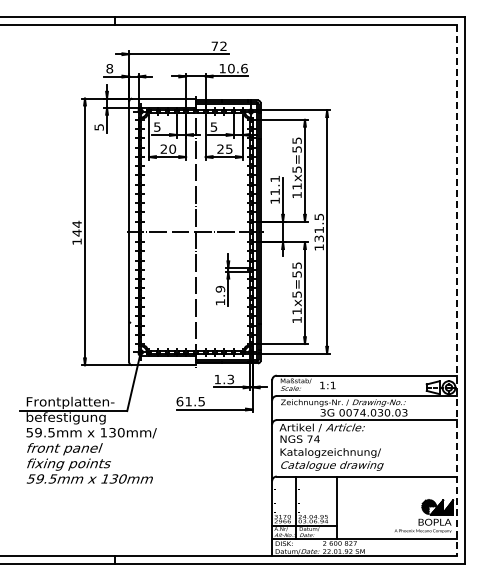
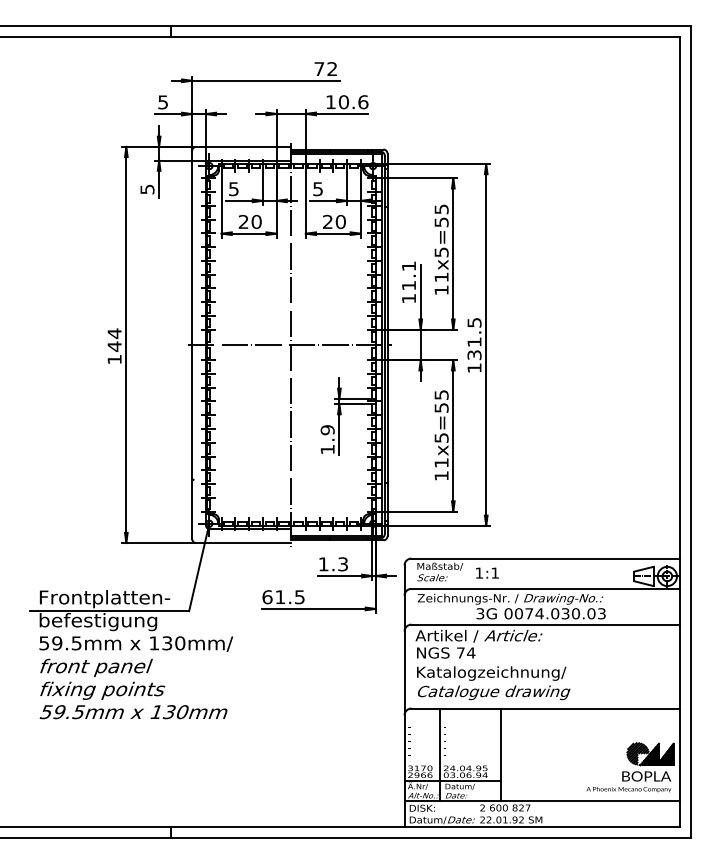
text: (109, 68) -> (162, 102), 8 -> 5
text: (229, 148) -> (341, 220), 25 -> 20
line: (457, 290) -> (680, 432), dashed -> solid

